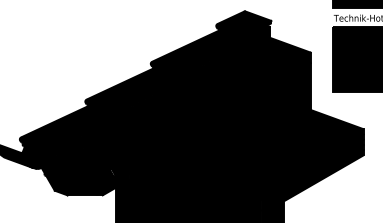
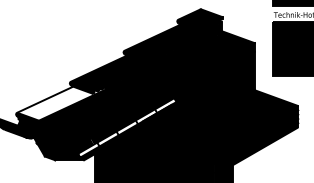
fill: (75, 126) -> (61, 103), removed
fill: (155, 155) -> (127, 127), removed

